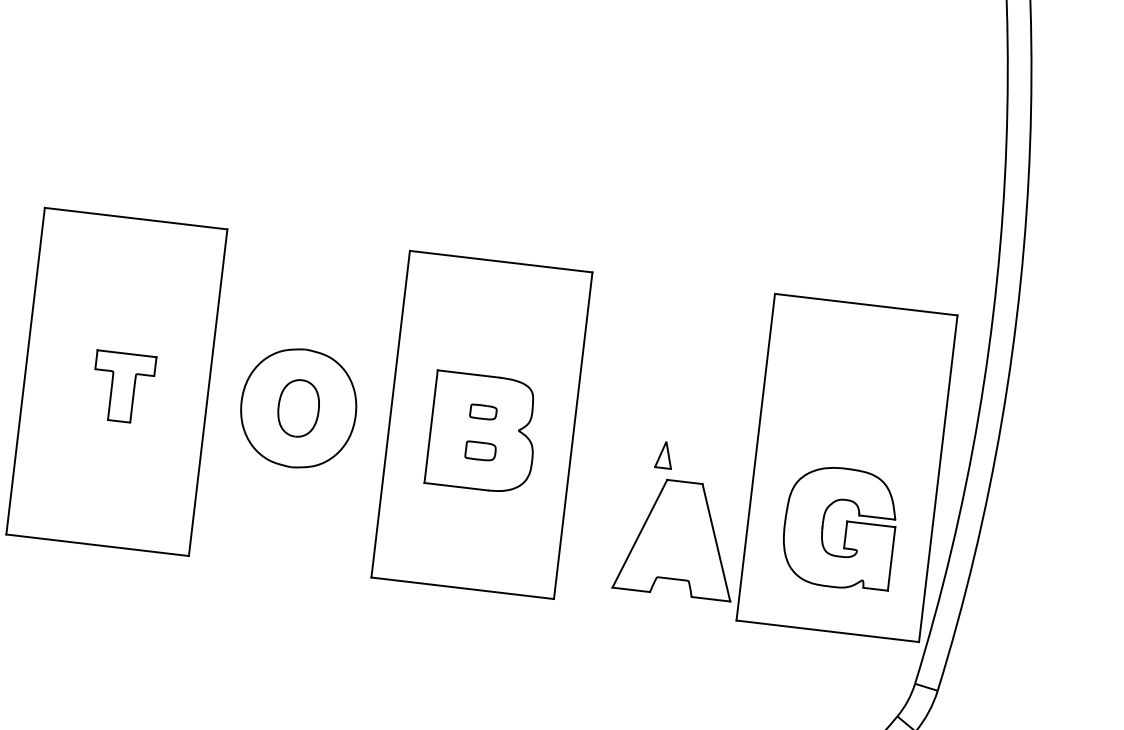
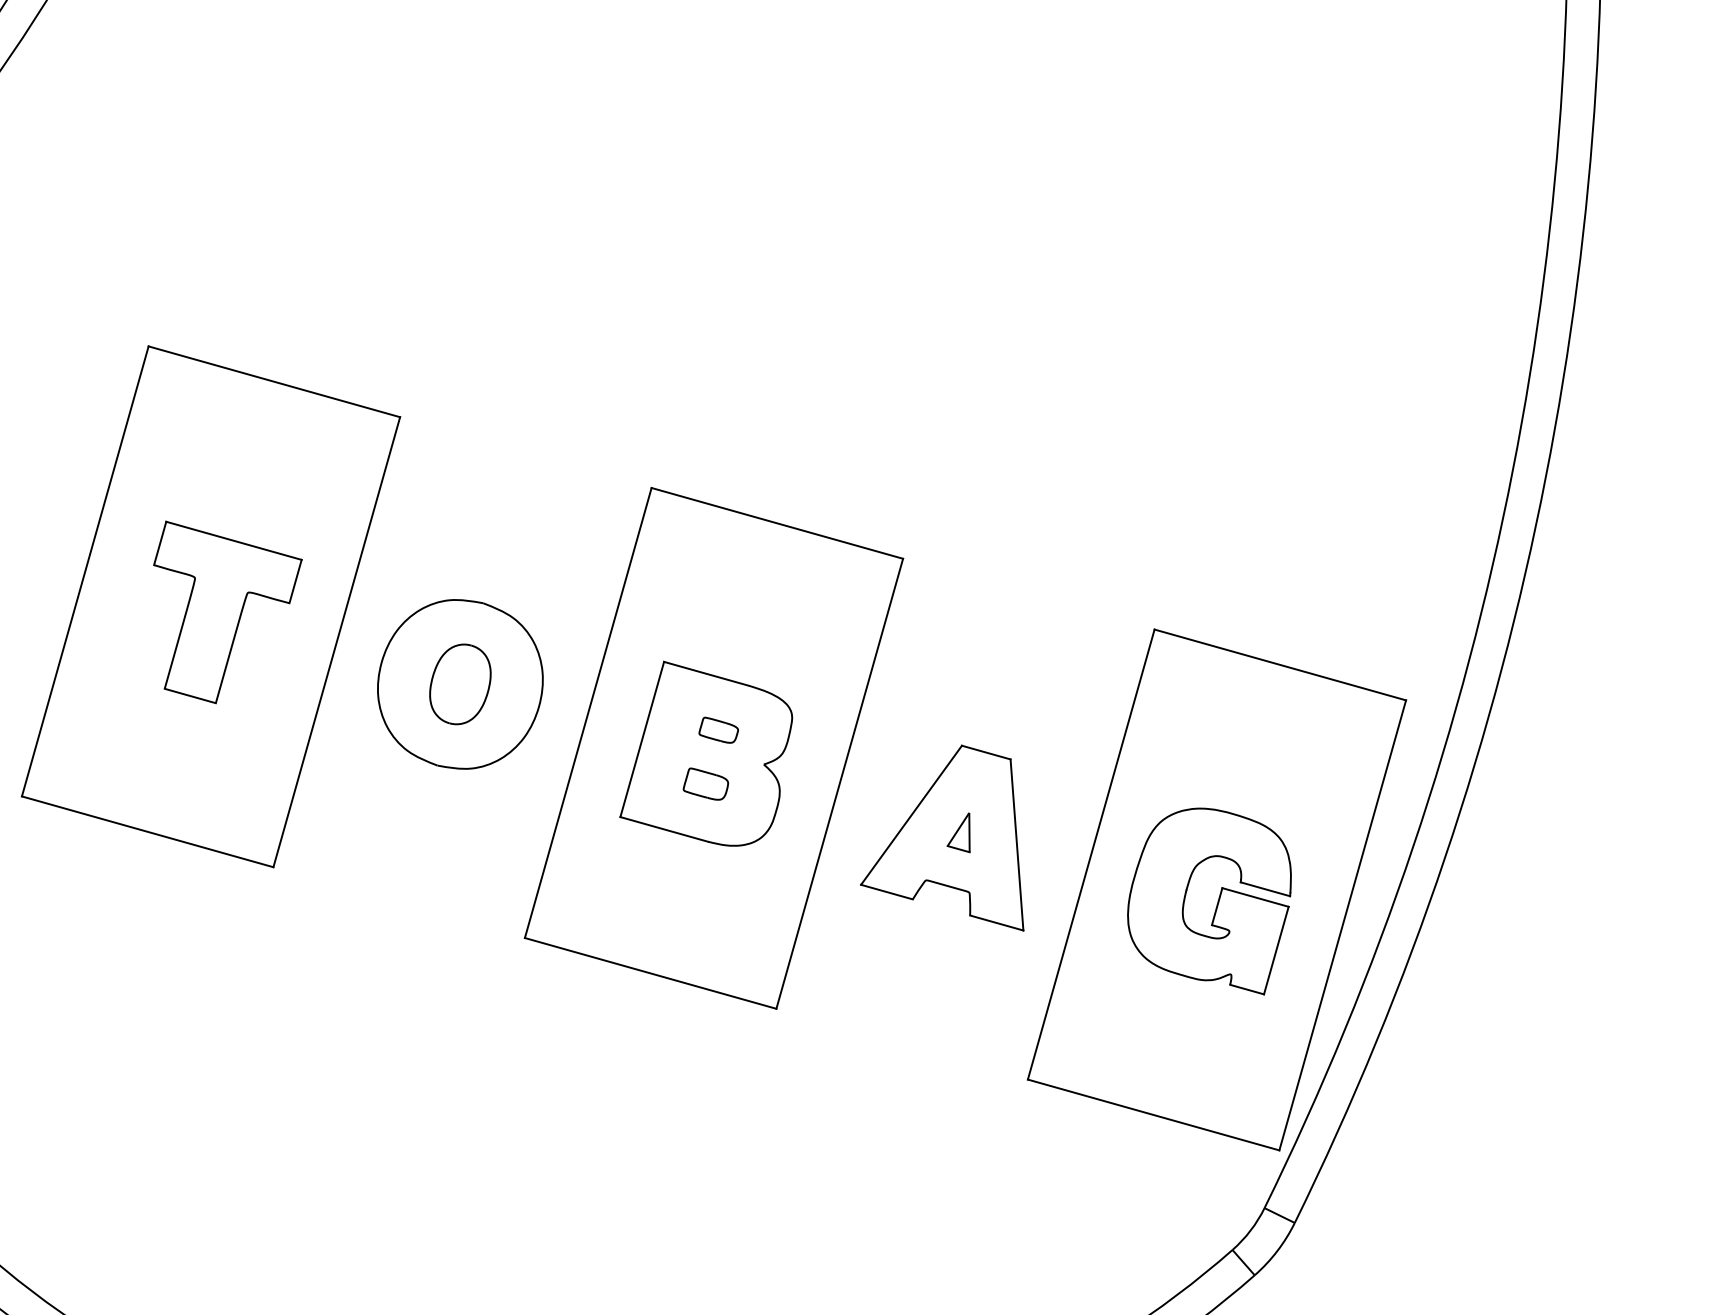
part: (128, 384) -> (227, 612), size x1.67
part: (844, 533) -> (1216, 904), moved
part: (663, 545) -> (942, 837), moved

